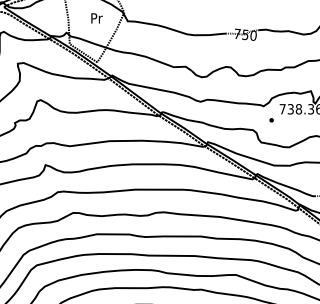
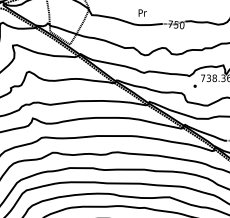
text: (96, 17) -> (142, 12), moved

